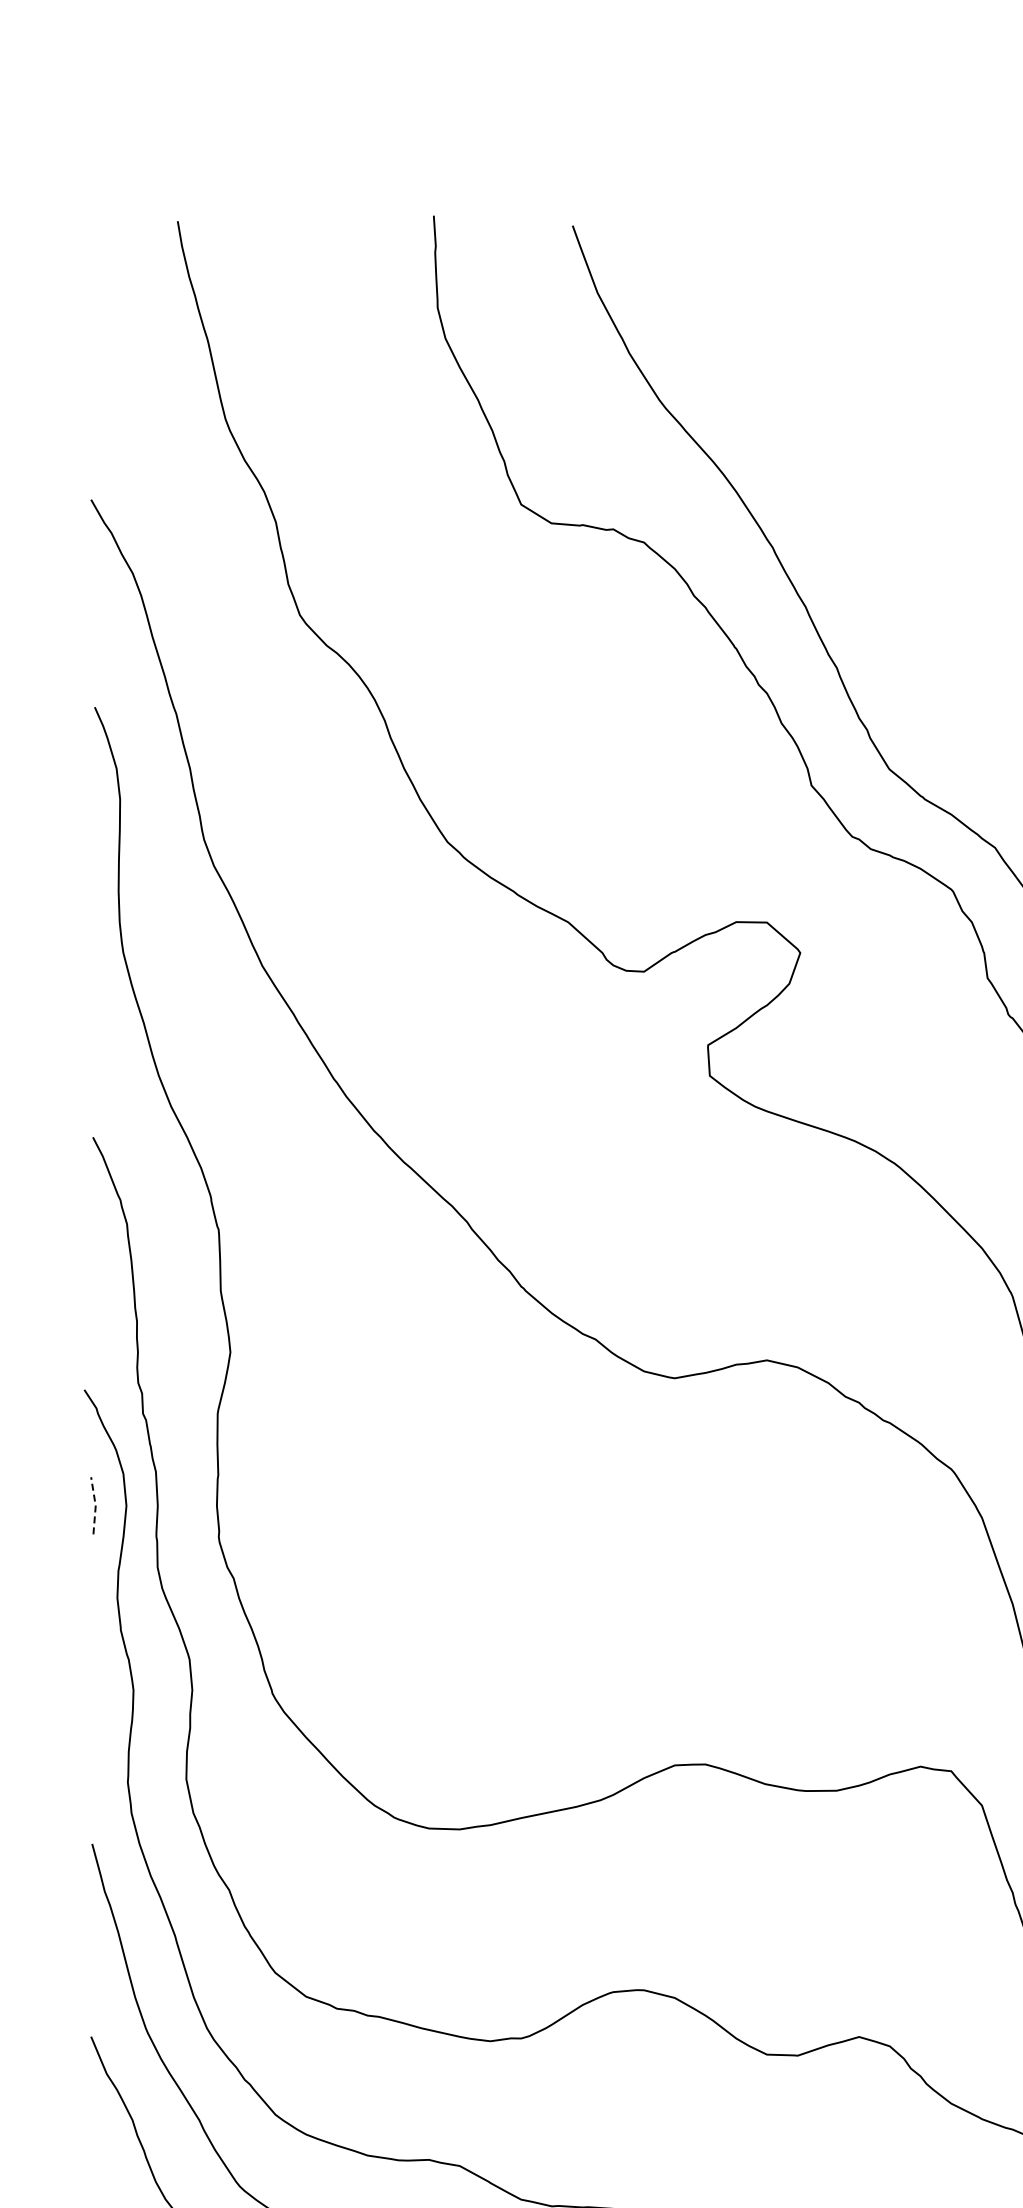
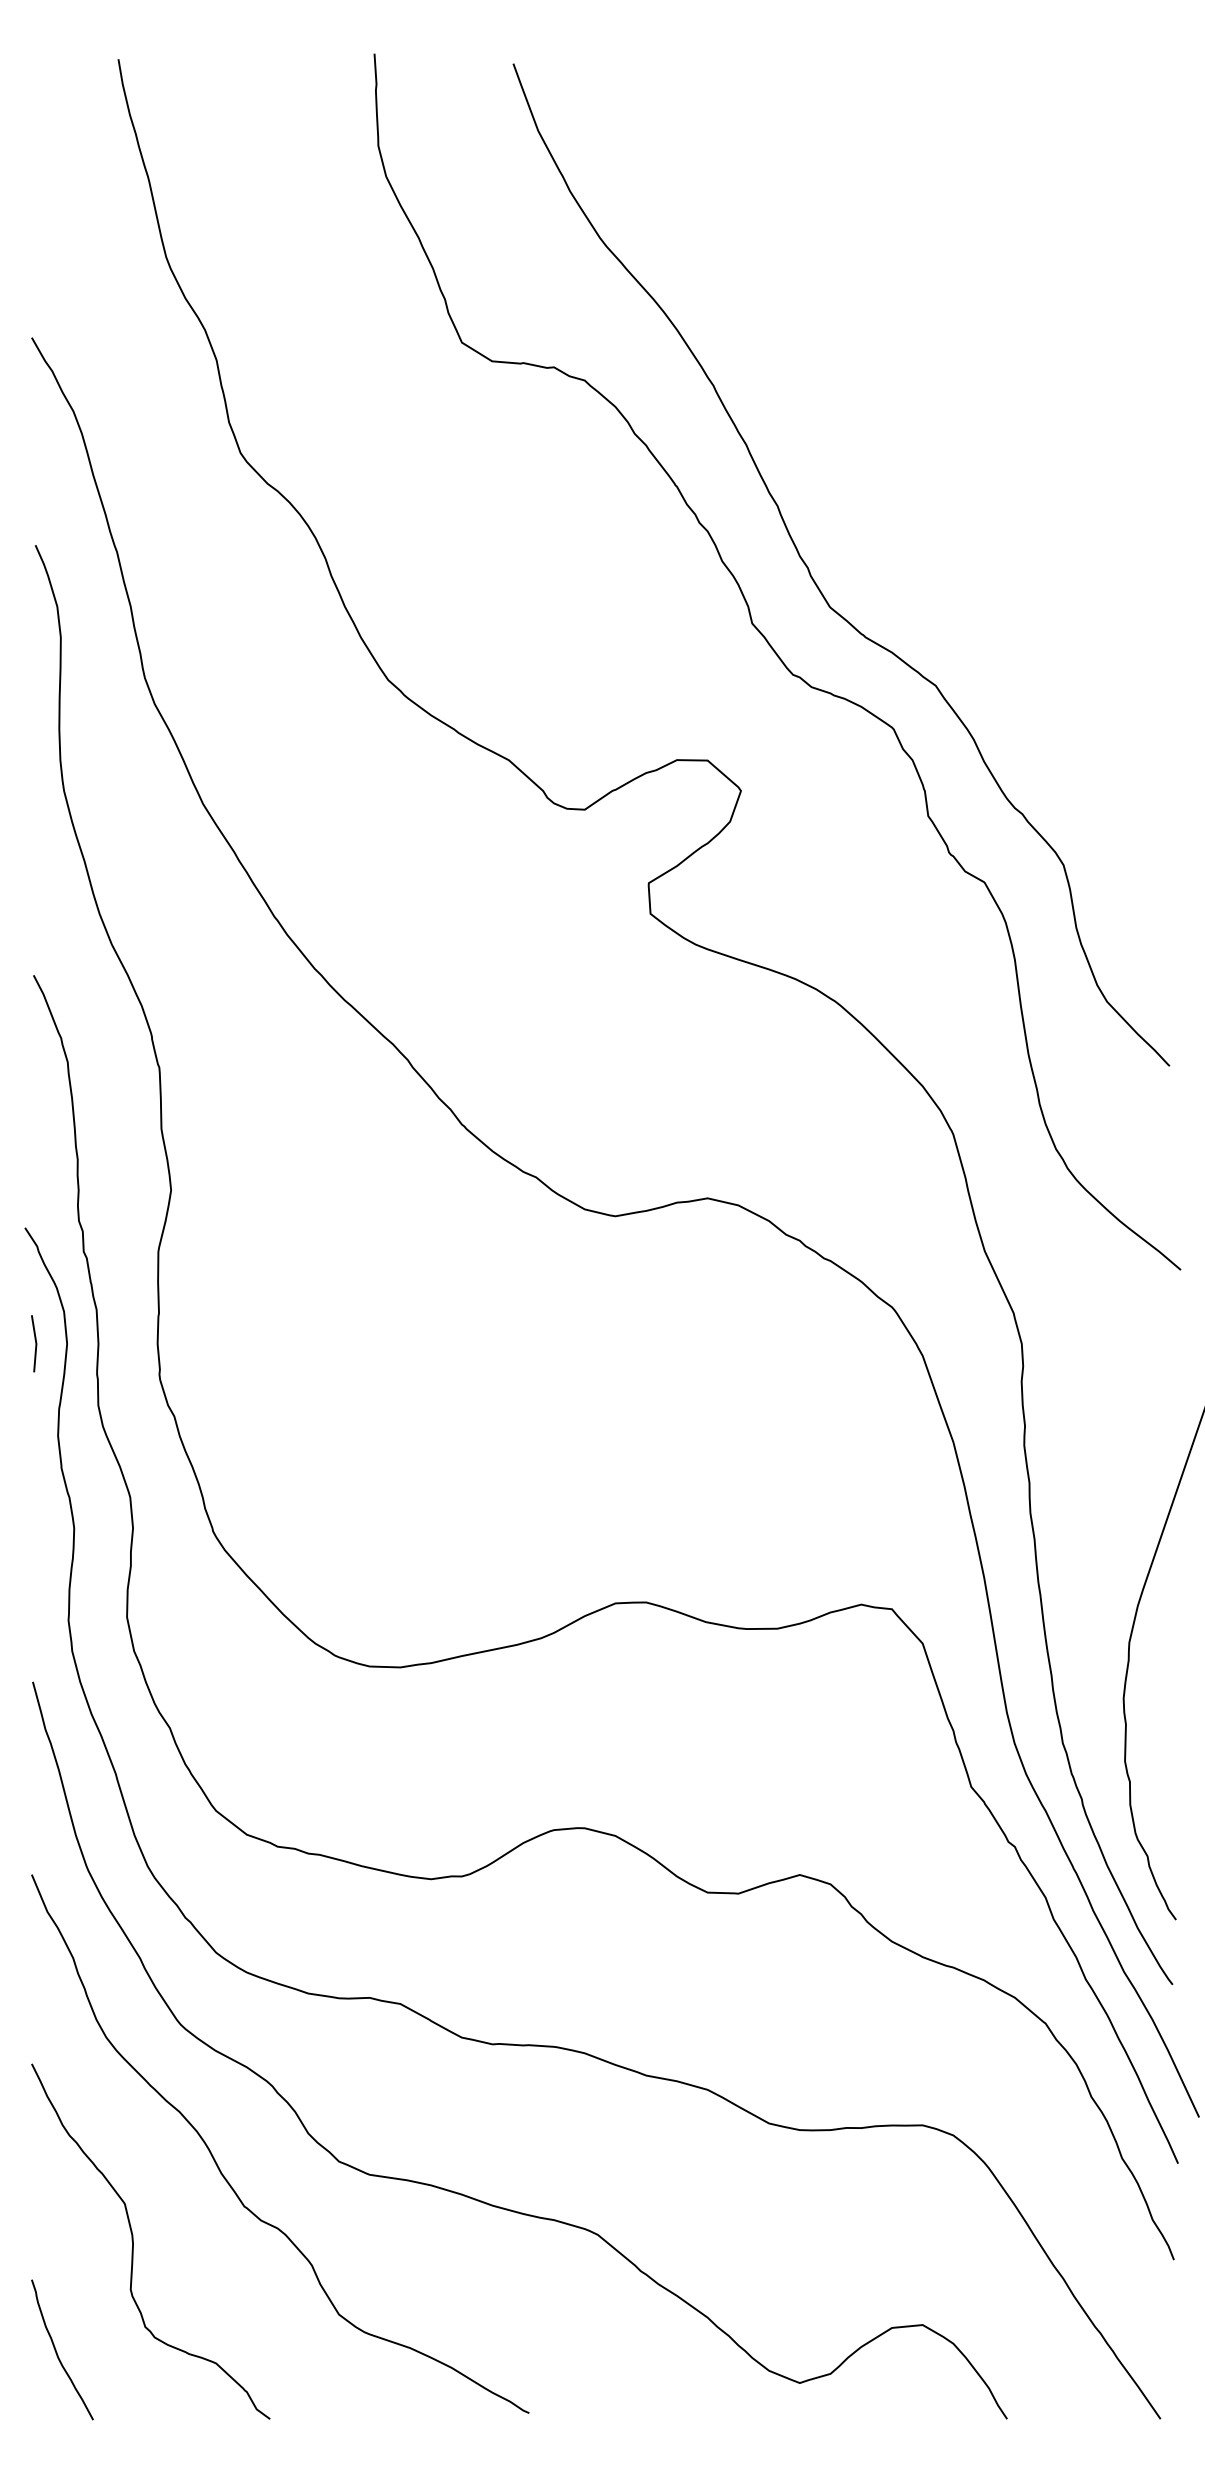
line: (95, 1505) -> (36, 1343), dashed -> solid

